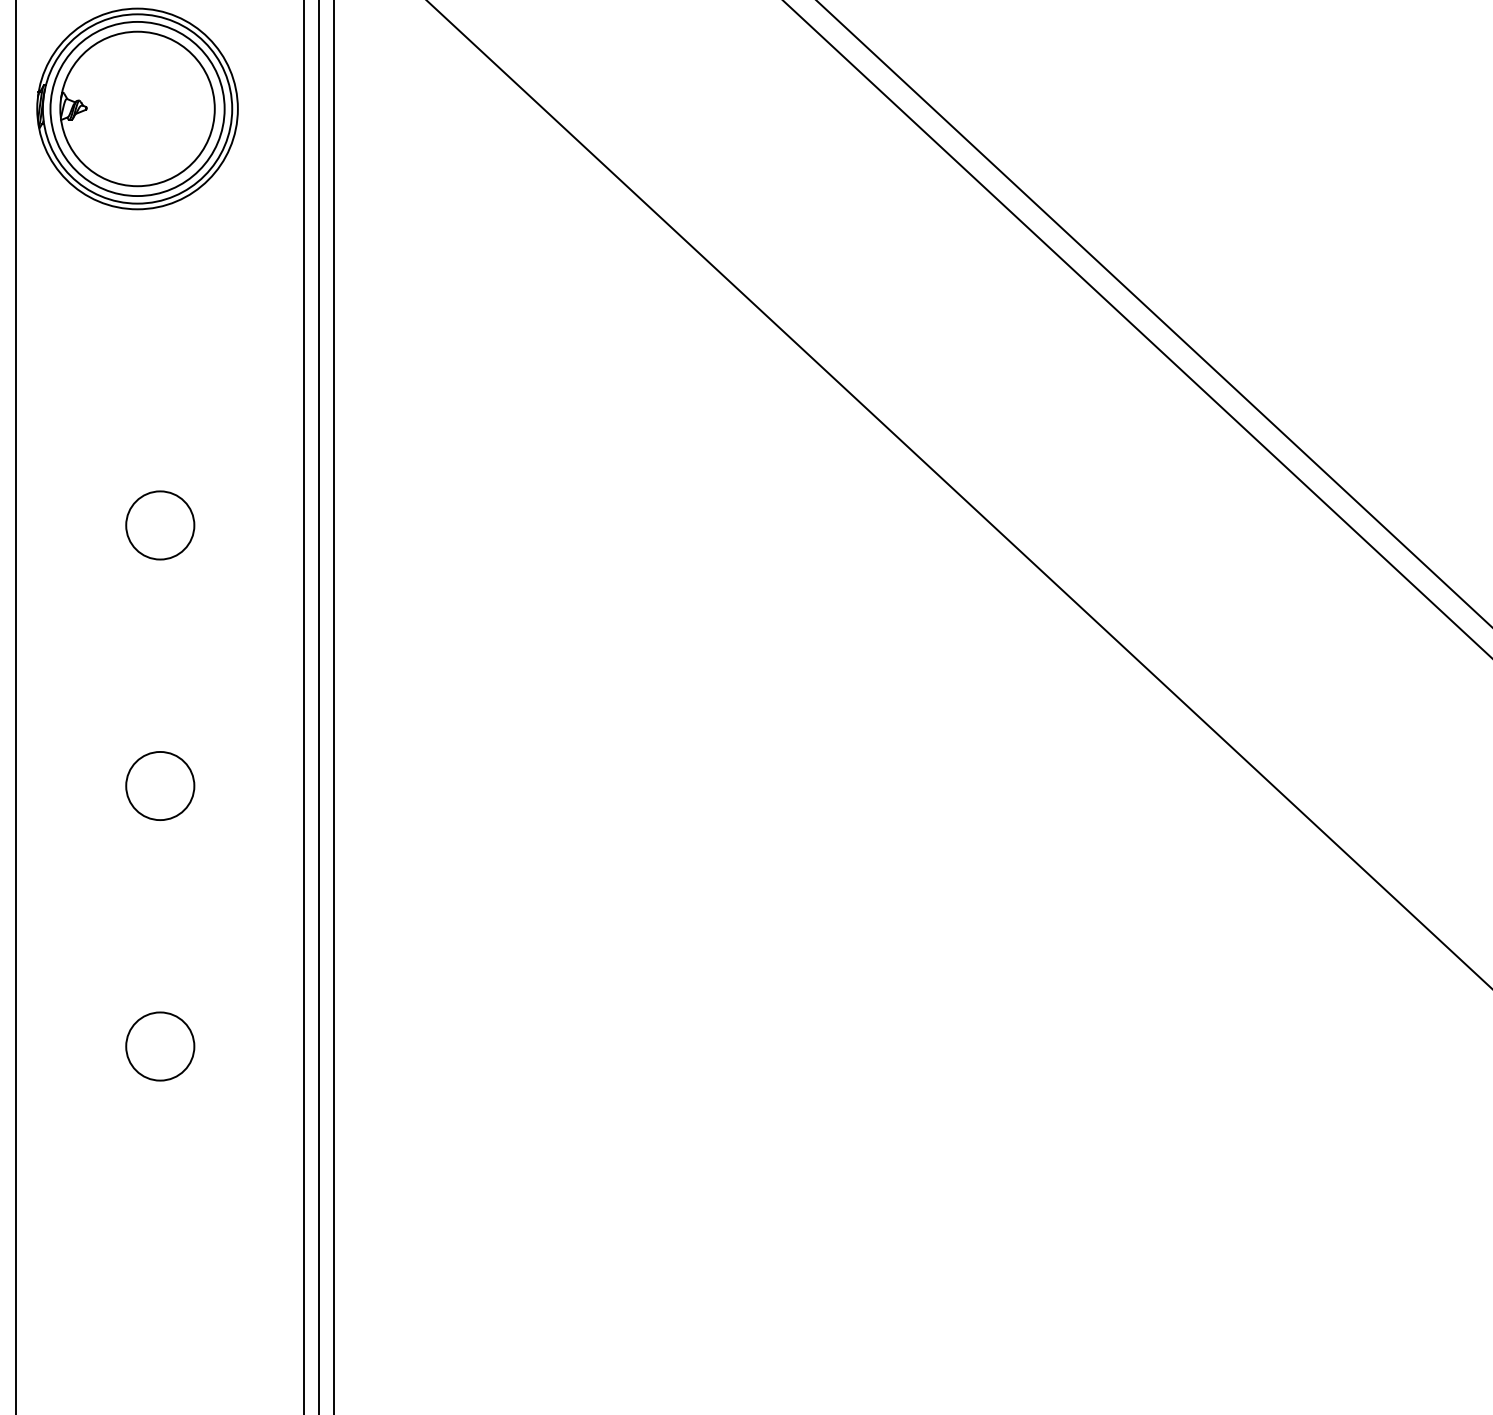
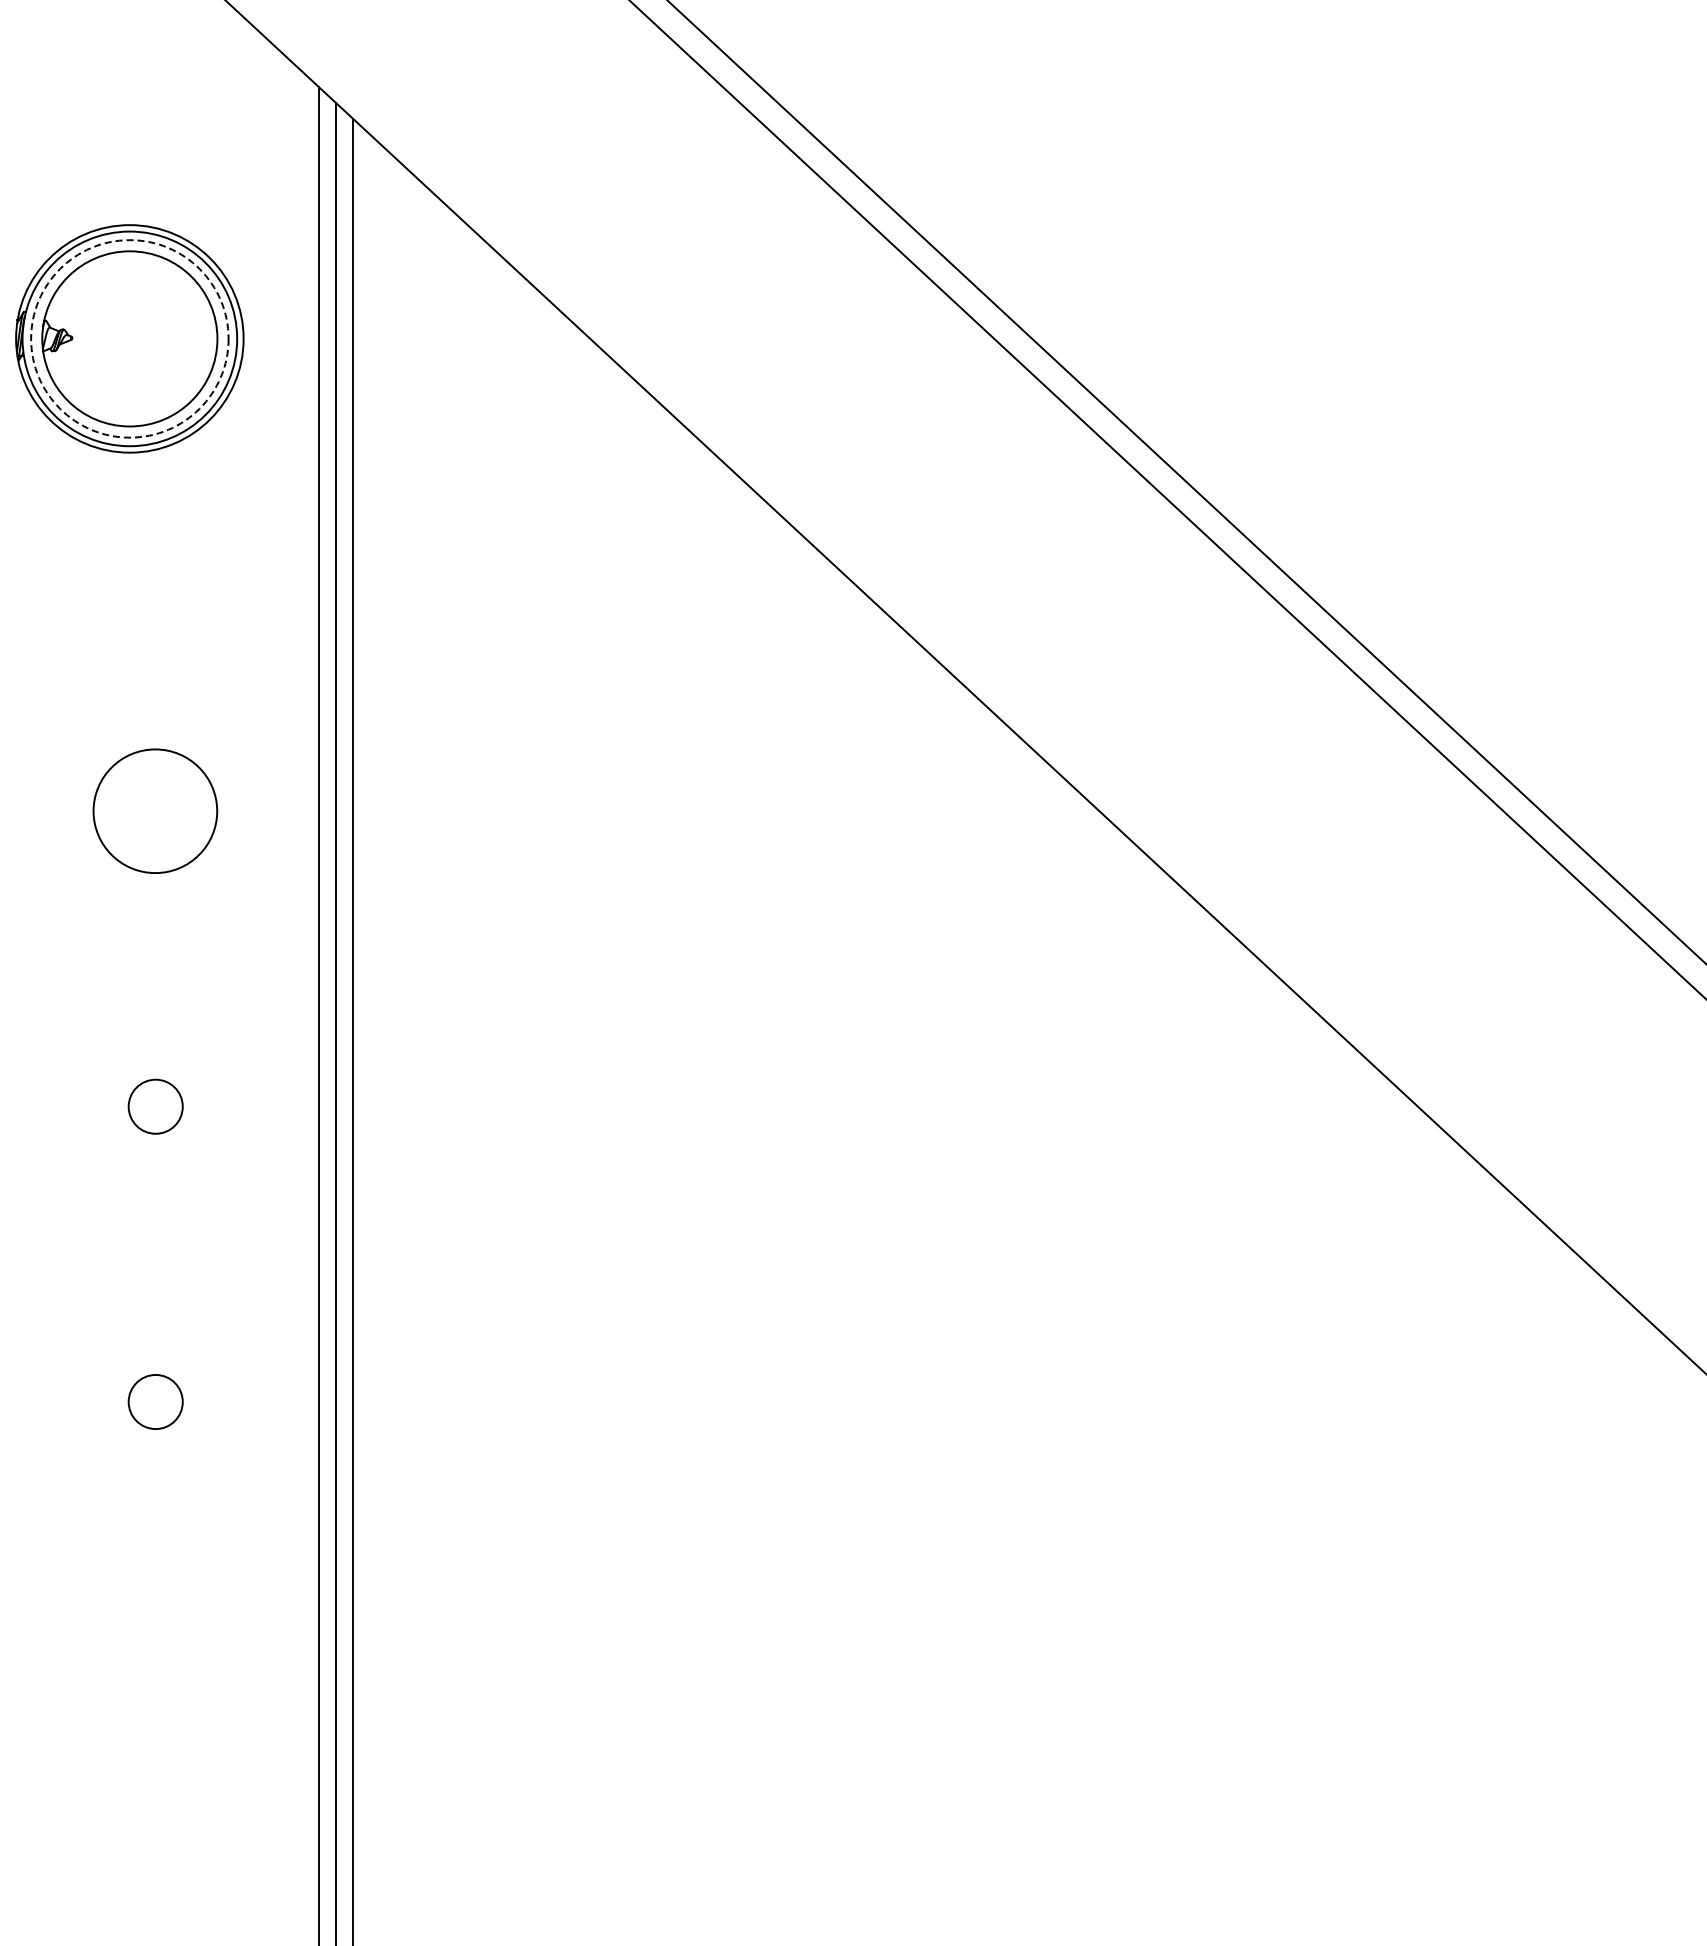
circle: (137, 108) -> (129, 338), solid -> dashed
circle: (160, 524) -> (155, 810), size x1.6
circle: (160, 785) -> (155, 1106), size x0.7
circle: (160, 1046) -> (155, 1401), size x0.7

